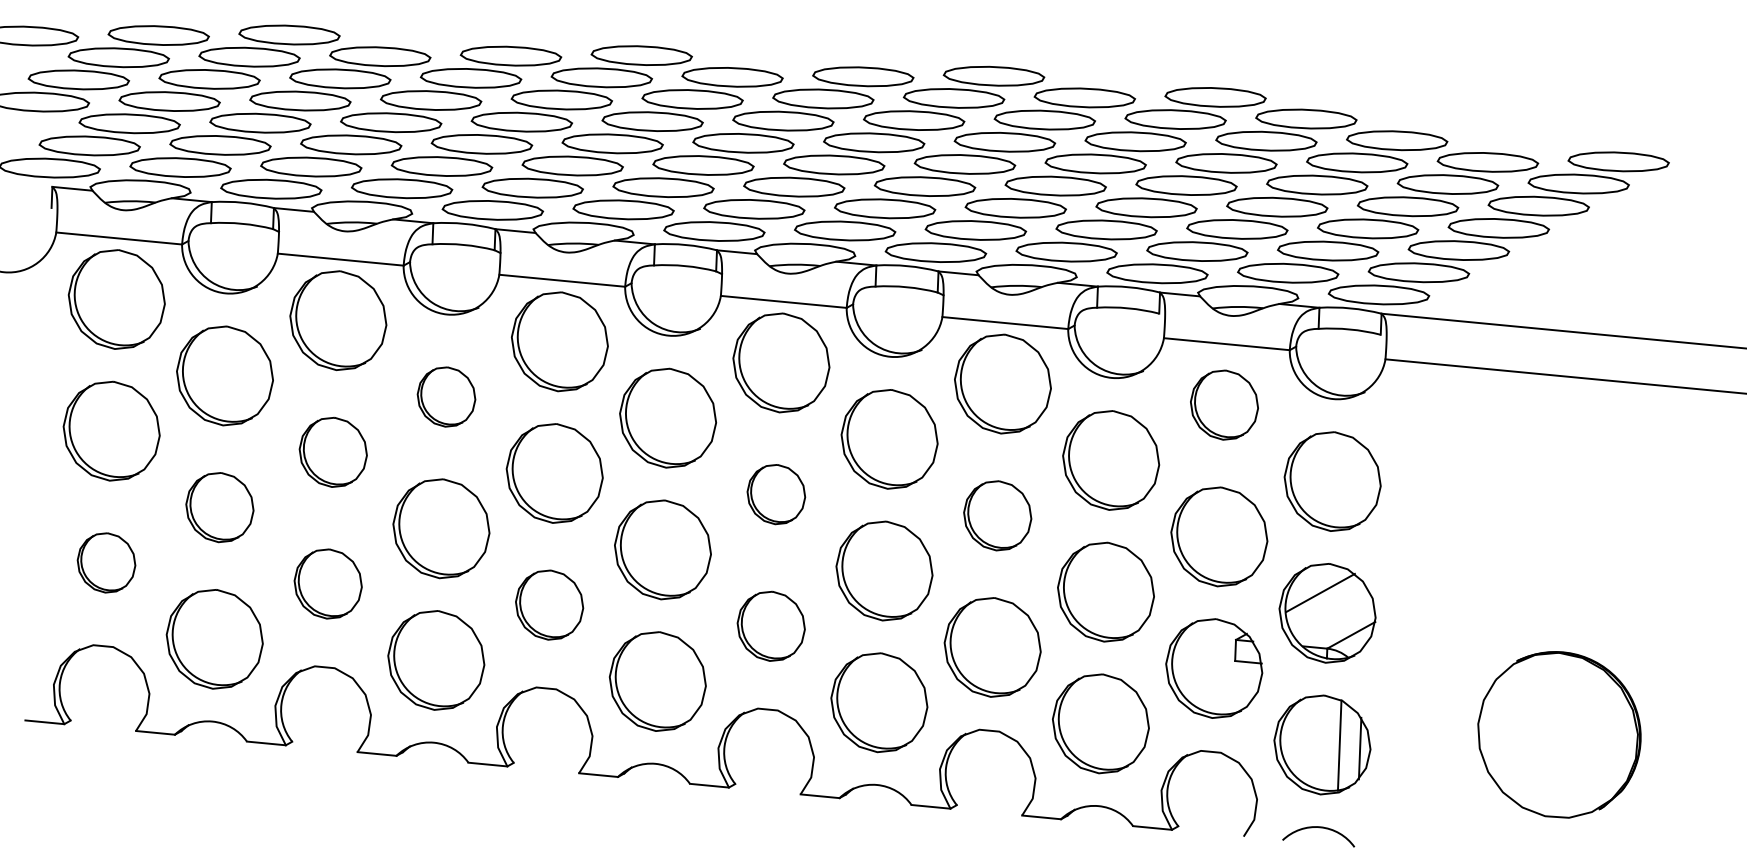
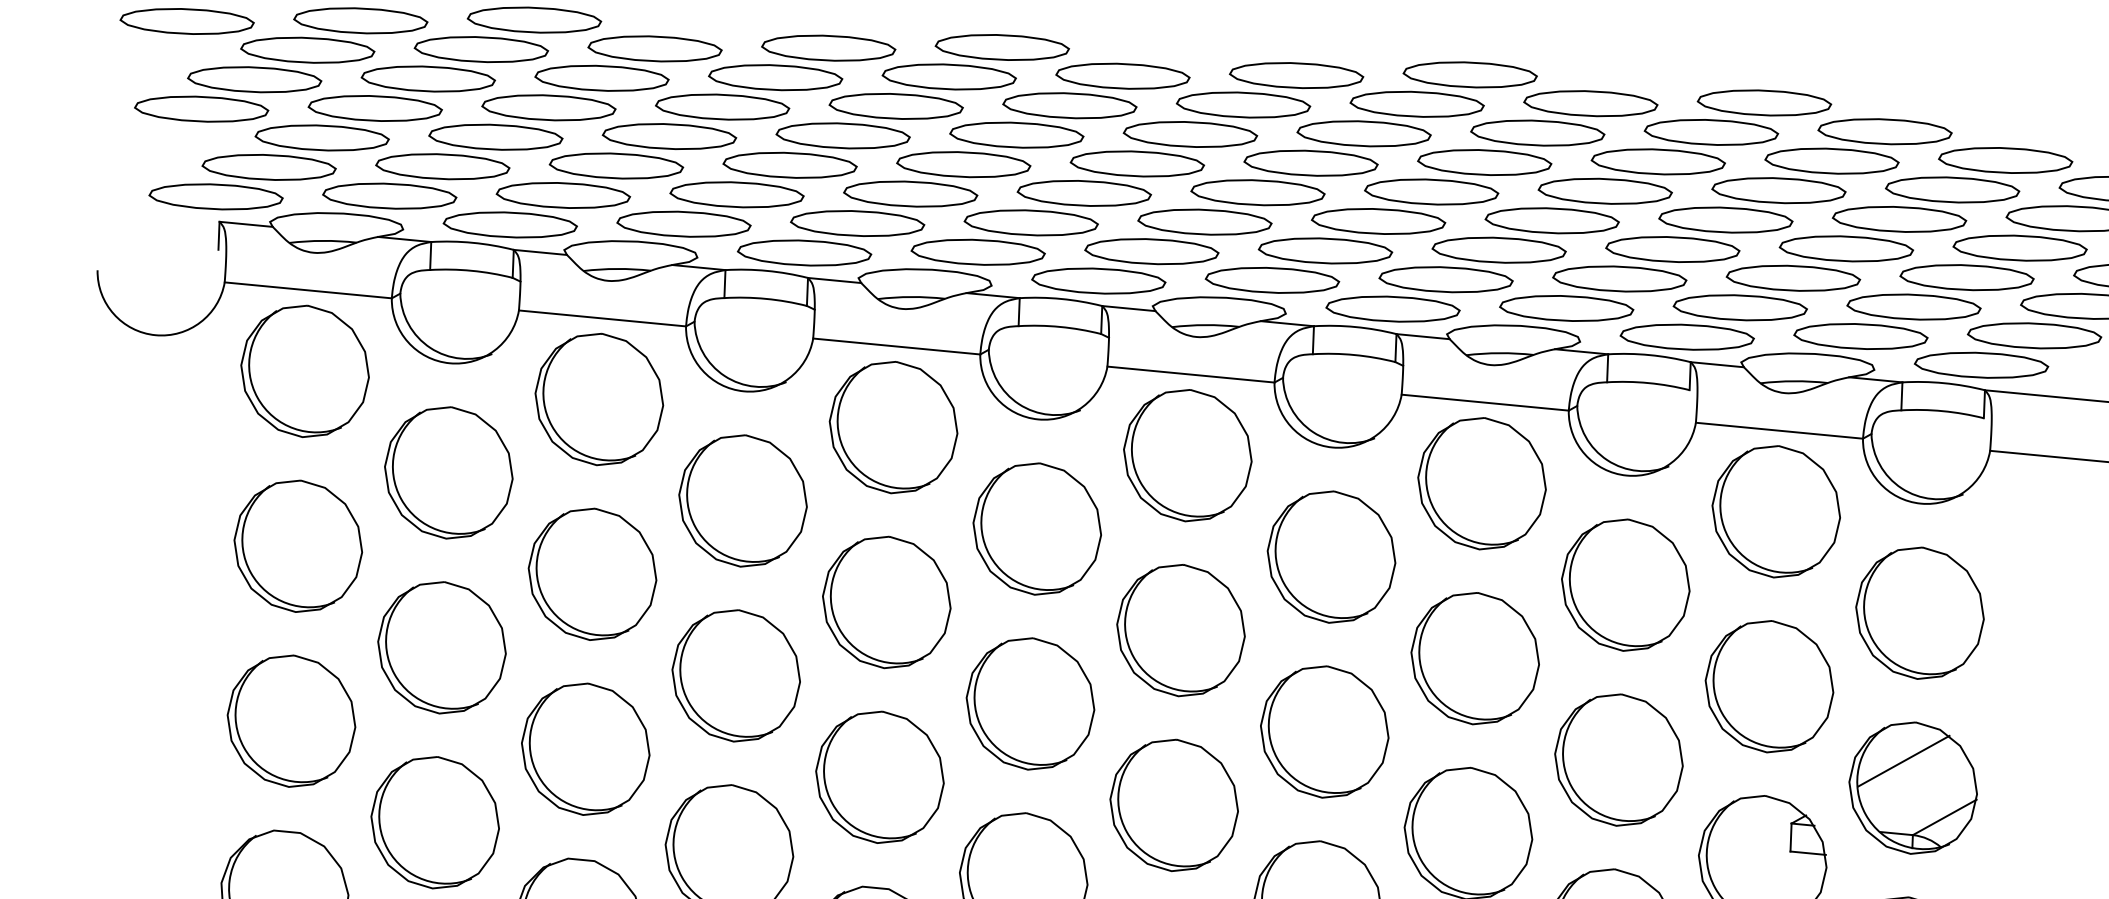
part: (446, 396) -> (742, 500), size x1.67
part: (1224, 404) -> (1776, 510), size x1.43
part: (333, 452) -> (592, 574), size x1.43
part: (776, 494) -> (1181, 630), size x1.67
part: (219, 507) -> (441, 647), size x1.43
part: (997, 515) -> (1474, 658), size x1.43
part: (106, 562) -> (291, 720), size x1.67
part: (328, 583) -> (586, 748), size x1.43
part: (549, 604) -> (879, 776), size x1.43
part: (771, 626) -> (1174, 805), size x1.43

